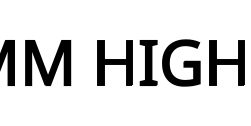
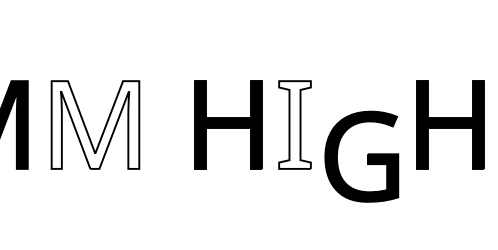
fill: (48, 62) -> (96, 124), removed
fill: (148, 62) -> (294, 124), removed
part: (181, 62) -> (362, 155), moved

